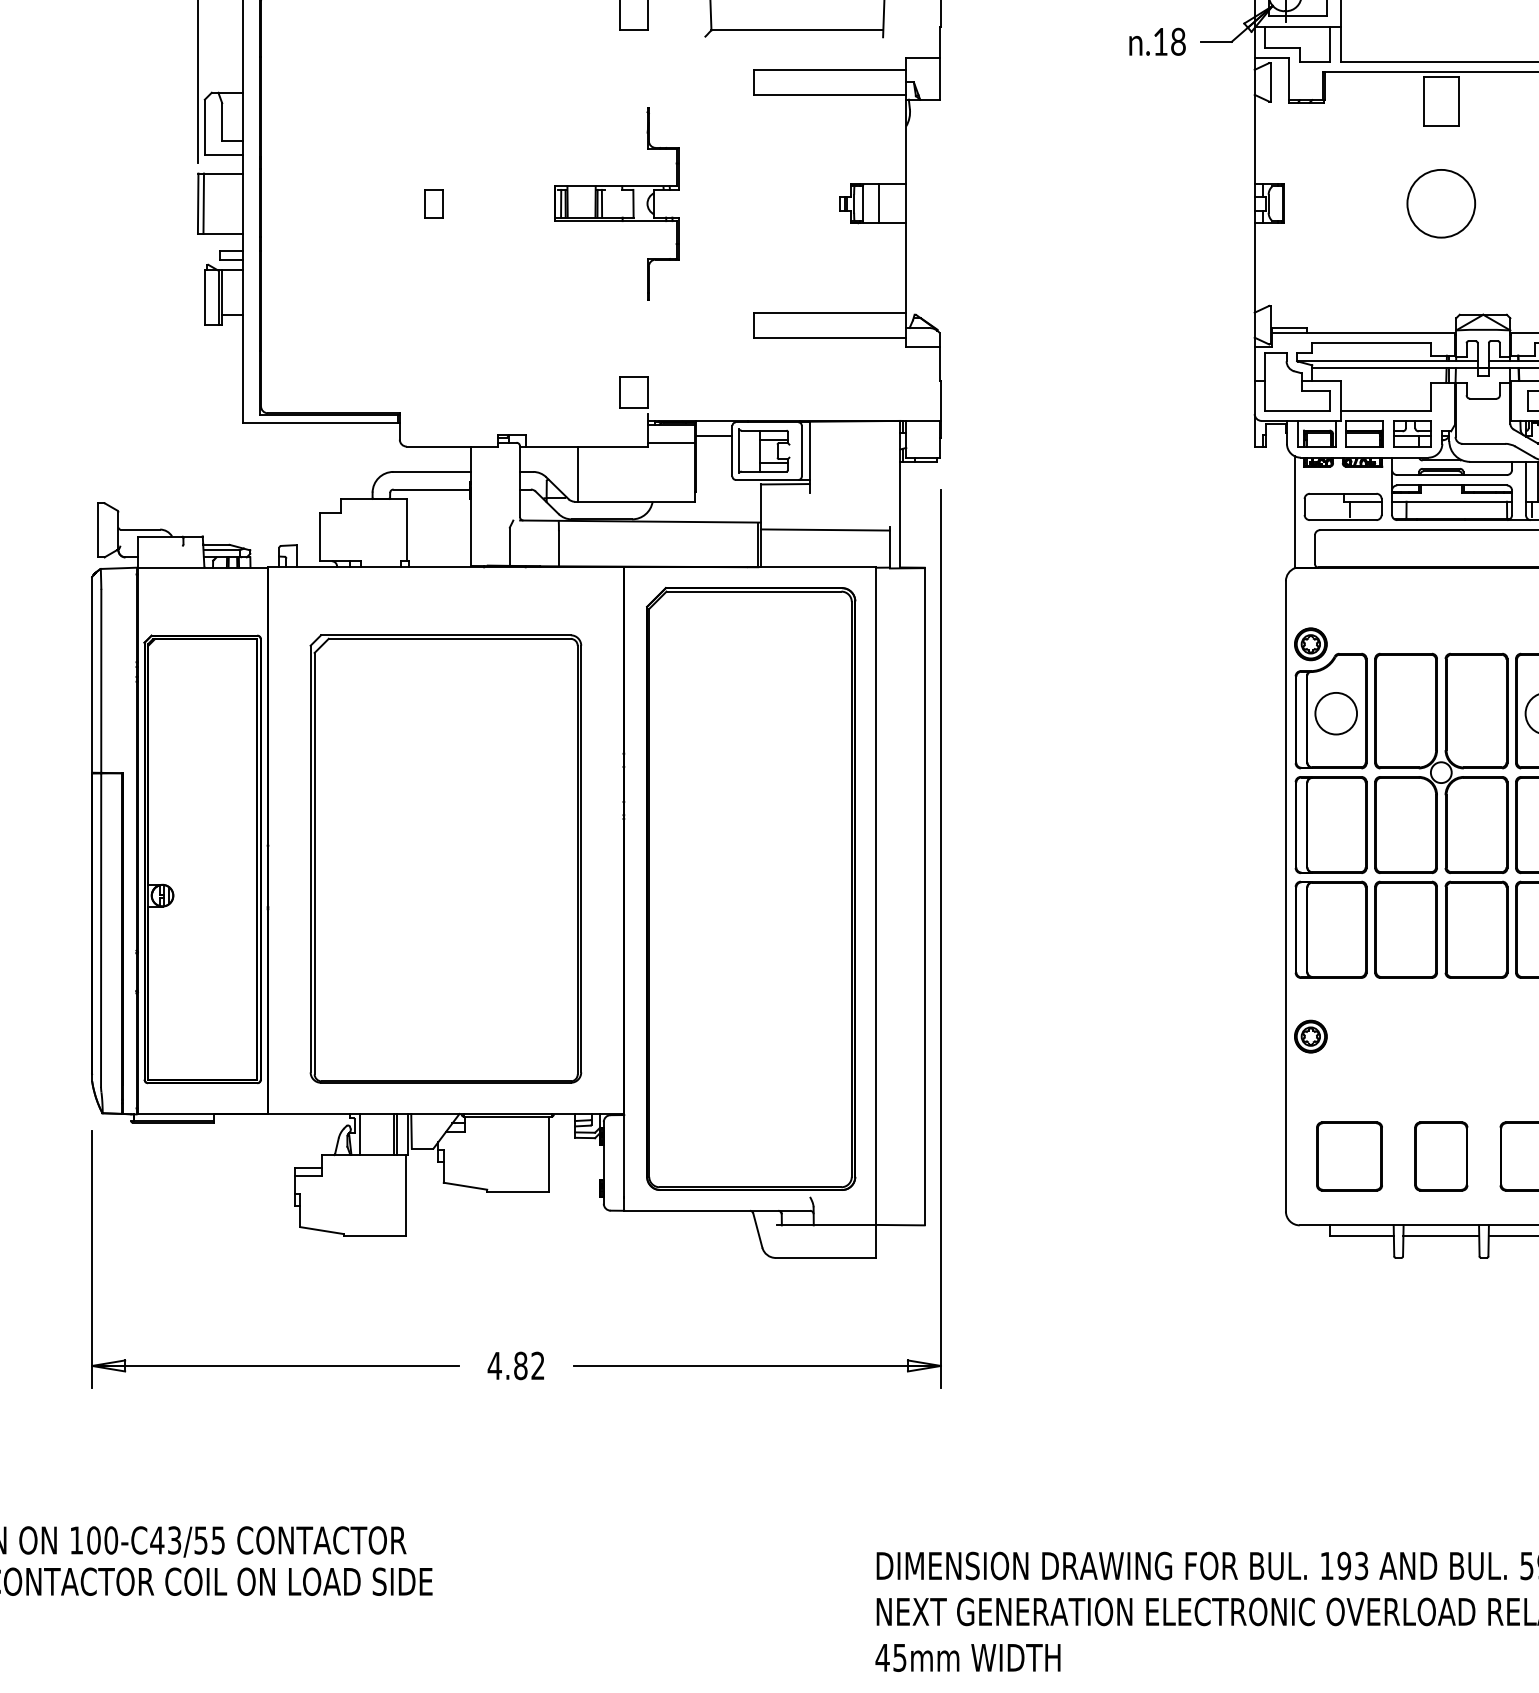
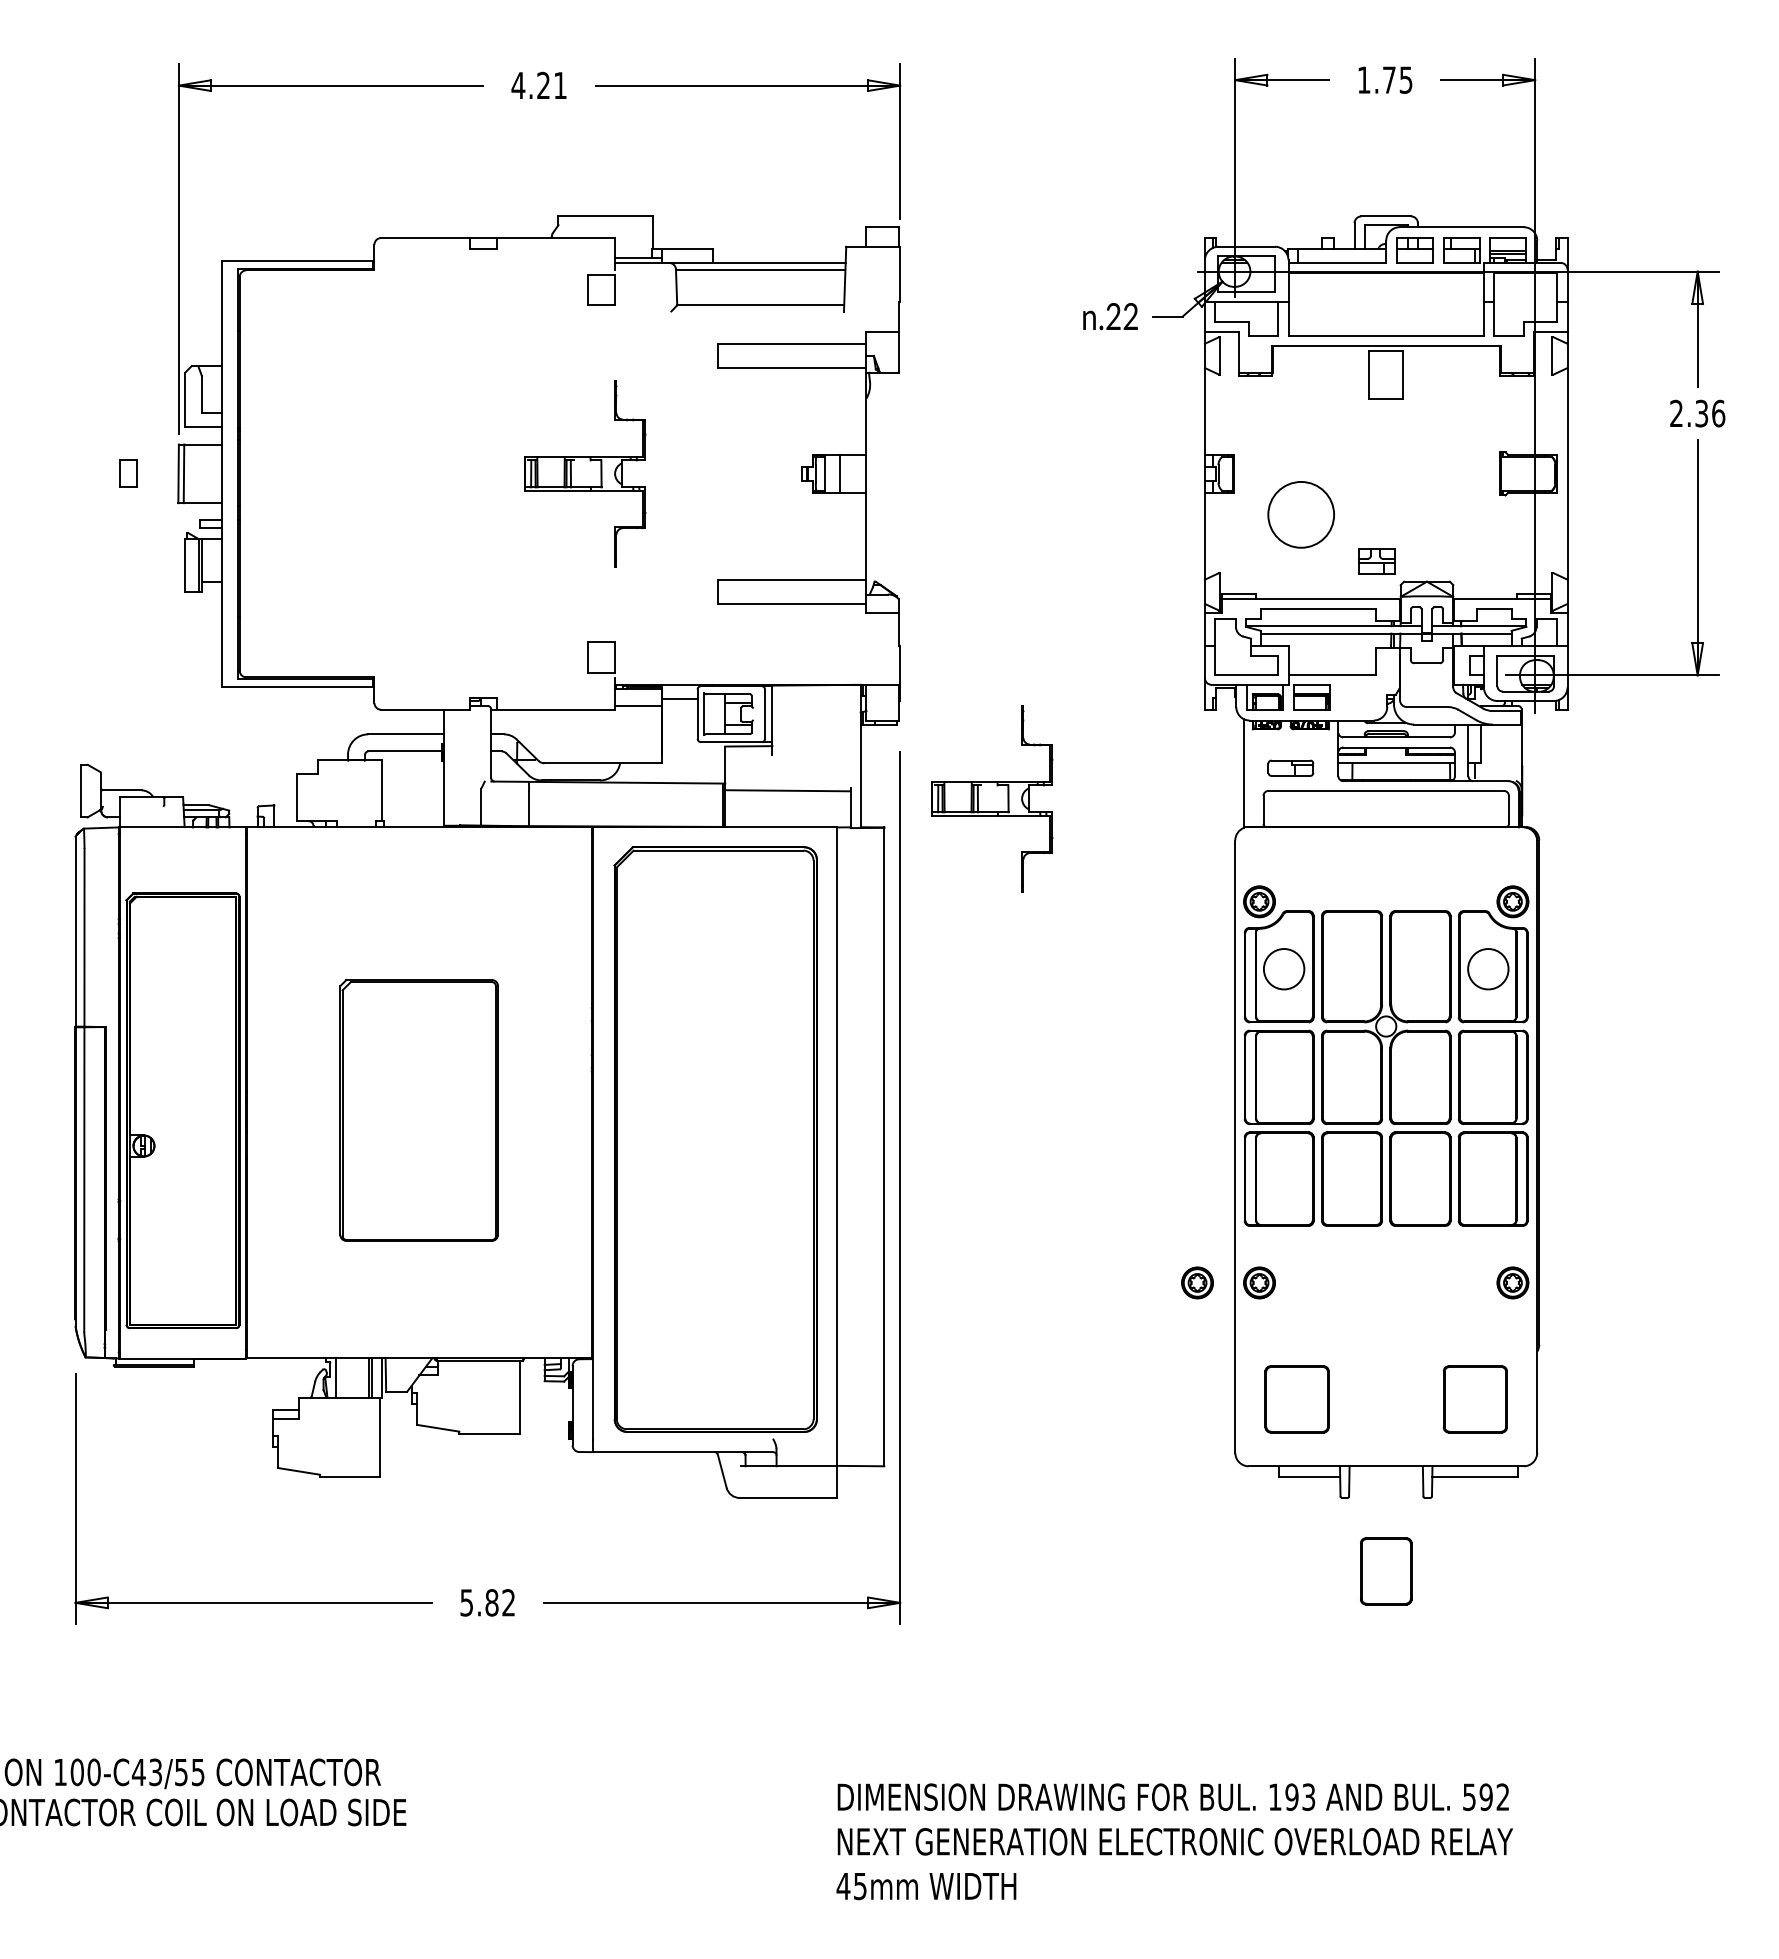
text: (1169, 41) -> (1122, 316), .18 -> .22
part: (433, 203) -> (128, 473), moved
circle: (1440, 203) -> (1300, 514), moved
part: (1411, 433) -> (1376, 561), moved
line: (577, 474) -> (547, 736), removed
part: (1342, 506) -> (1290, 767), size x0.6
part: (1036, 537) -> (992, 798), added
part: (445, 859) -> (418, 1110), size x0.6
part: (1247, 1036) -> (1197, 1282), added
part: (1441, 1156) -> (1386, 1571), moved
line: (1441, 1235) -> (1386, 1476), removed
text: (494, 1365) -> (466, 1602), 4.82 -> 5.82

